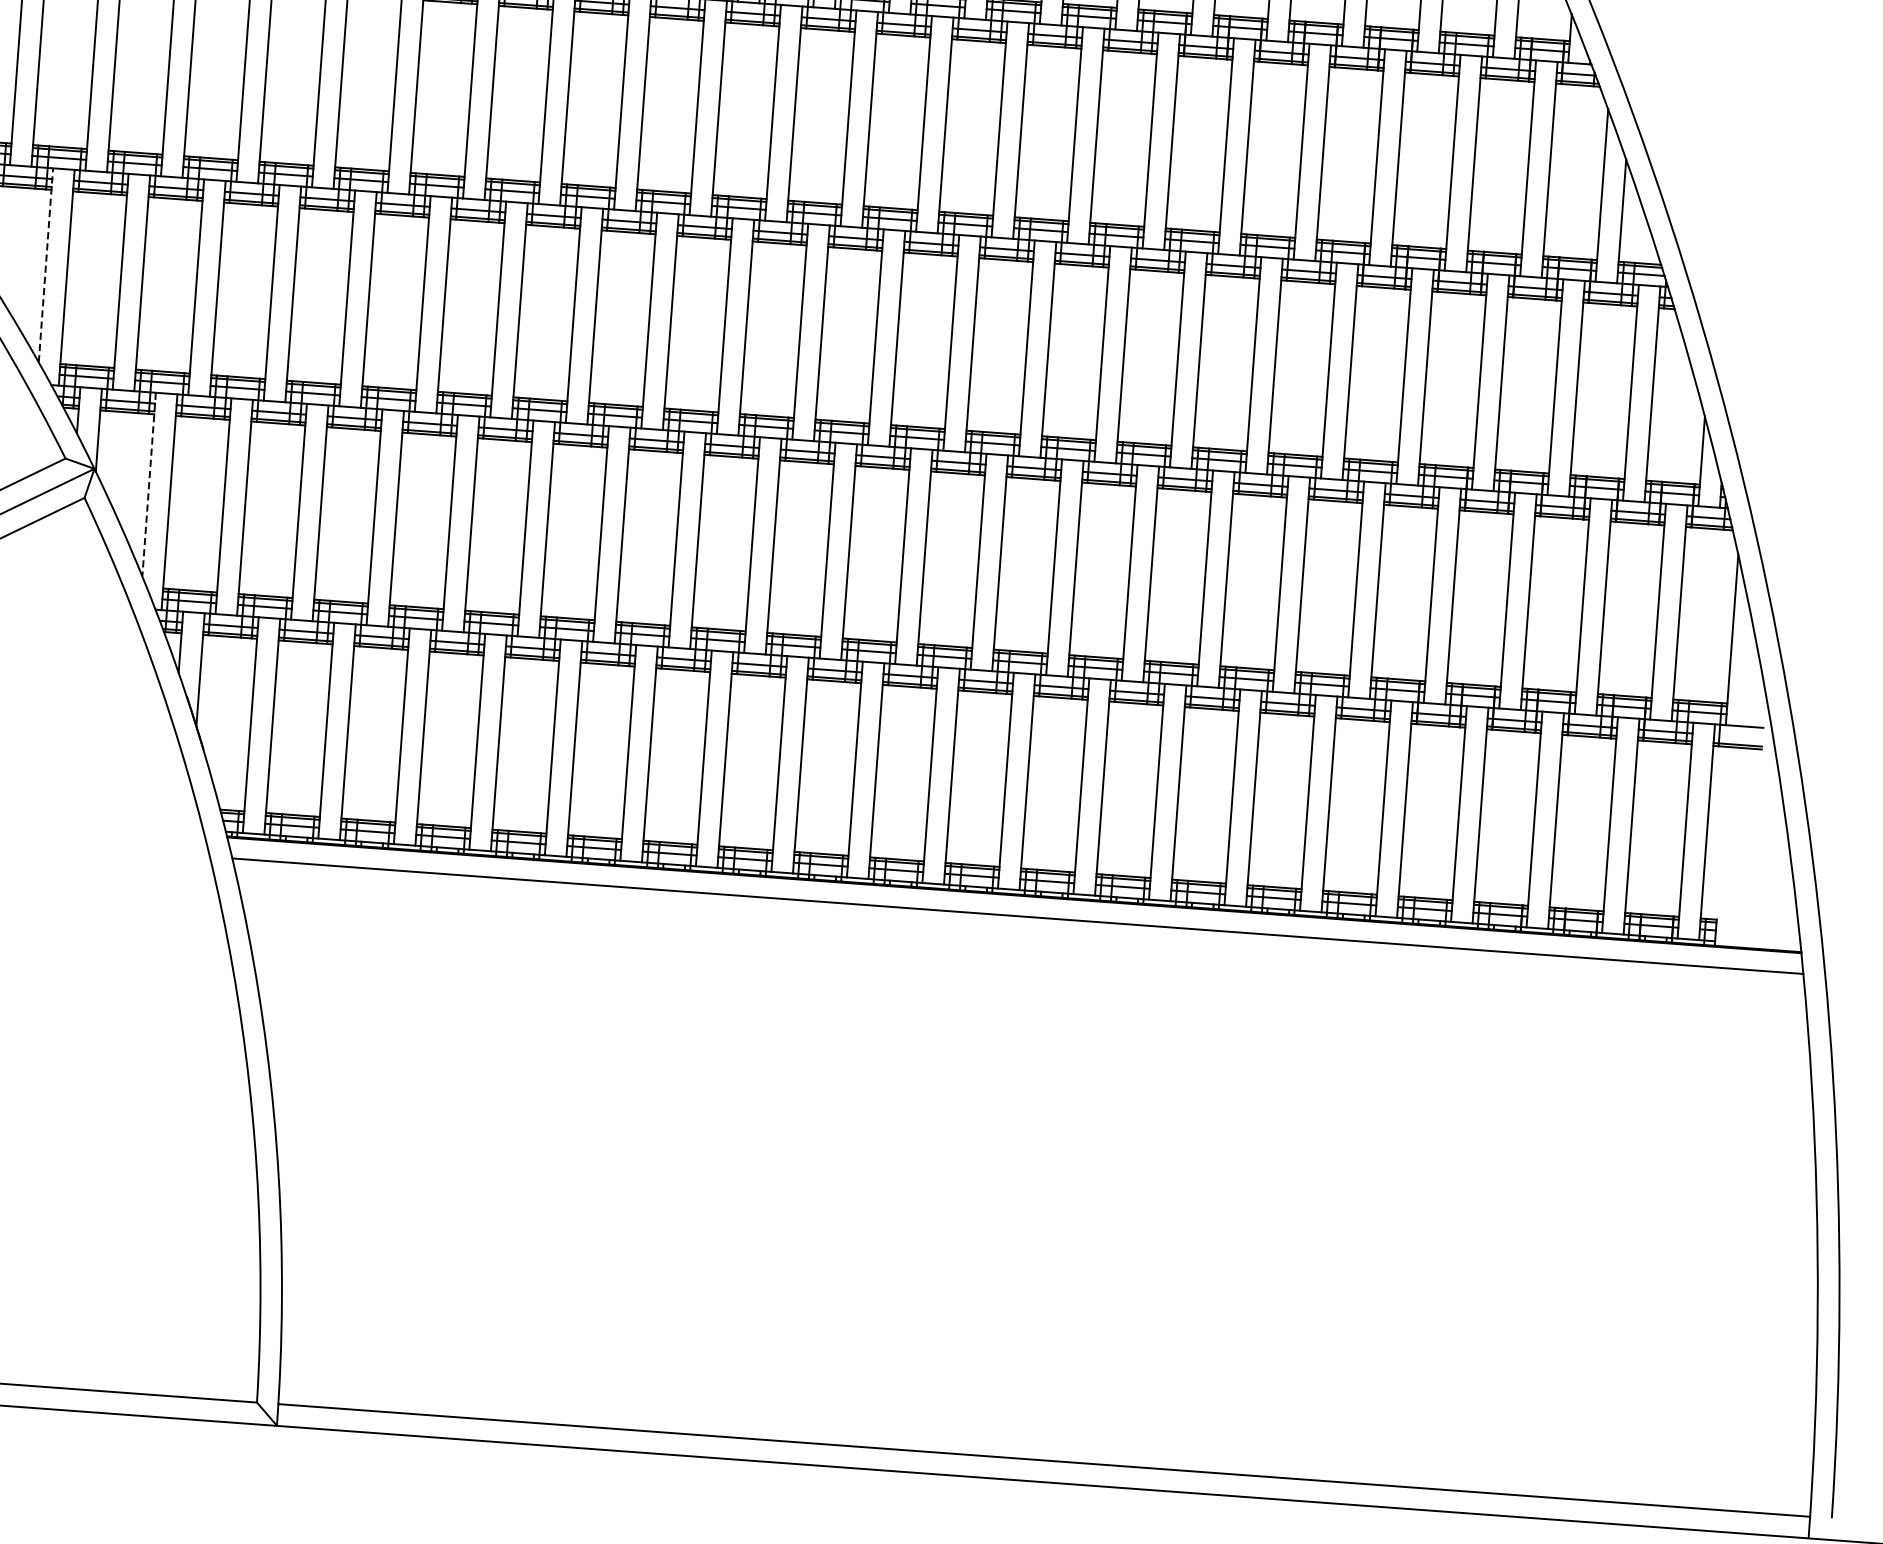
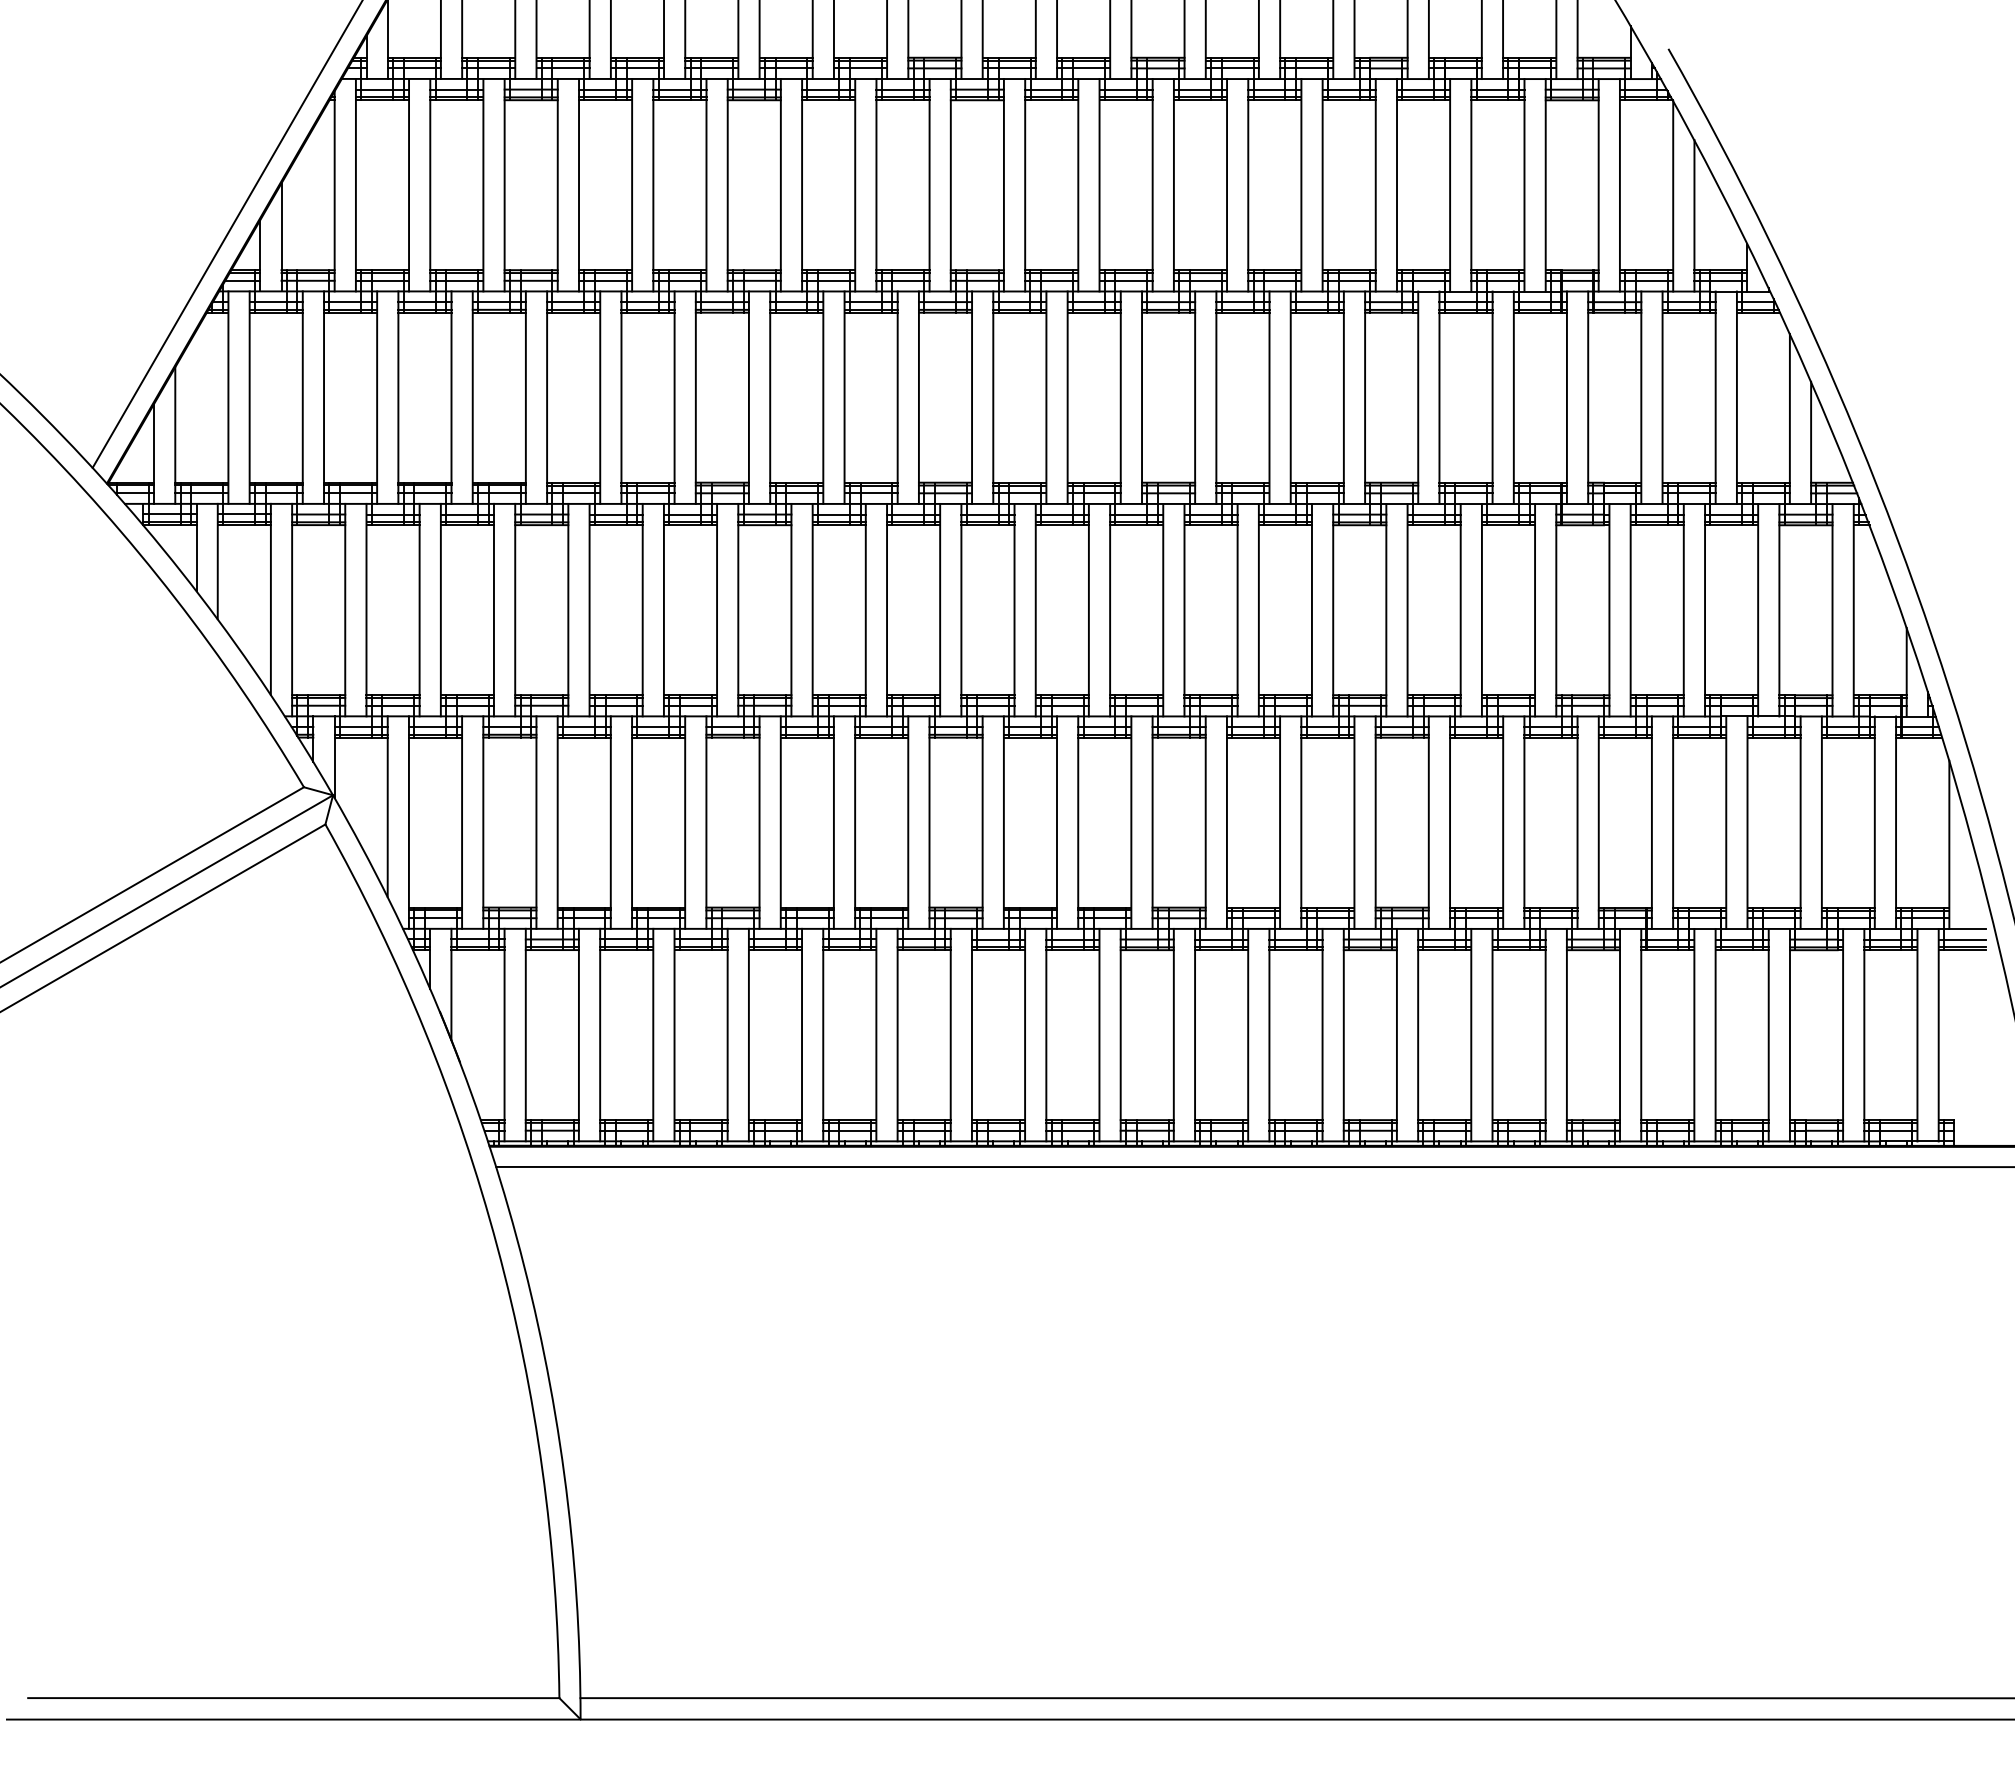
line: (45, 264) -> (270, 598), dashed -> solid
line: (148, 485) -> (387, 807), dashed -> solid
line: (1738, 736) -> (1962, 939), added

